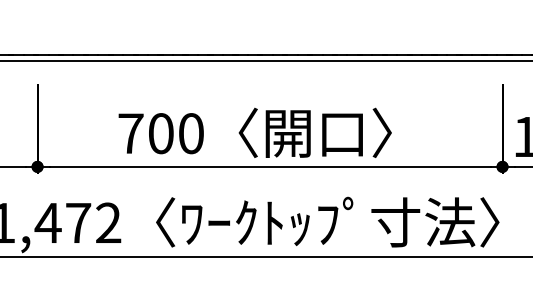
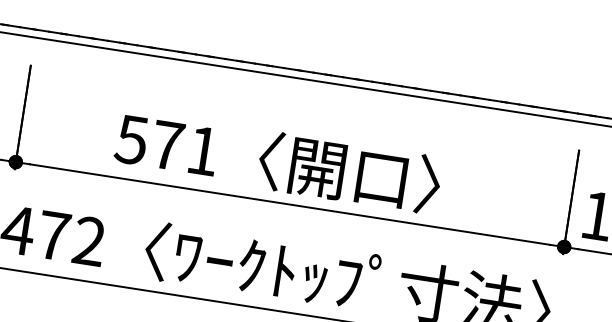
text: (160, 133) -> (166, 145), 700 -> 571

